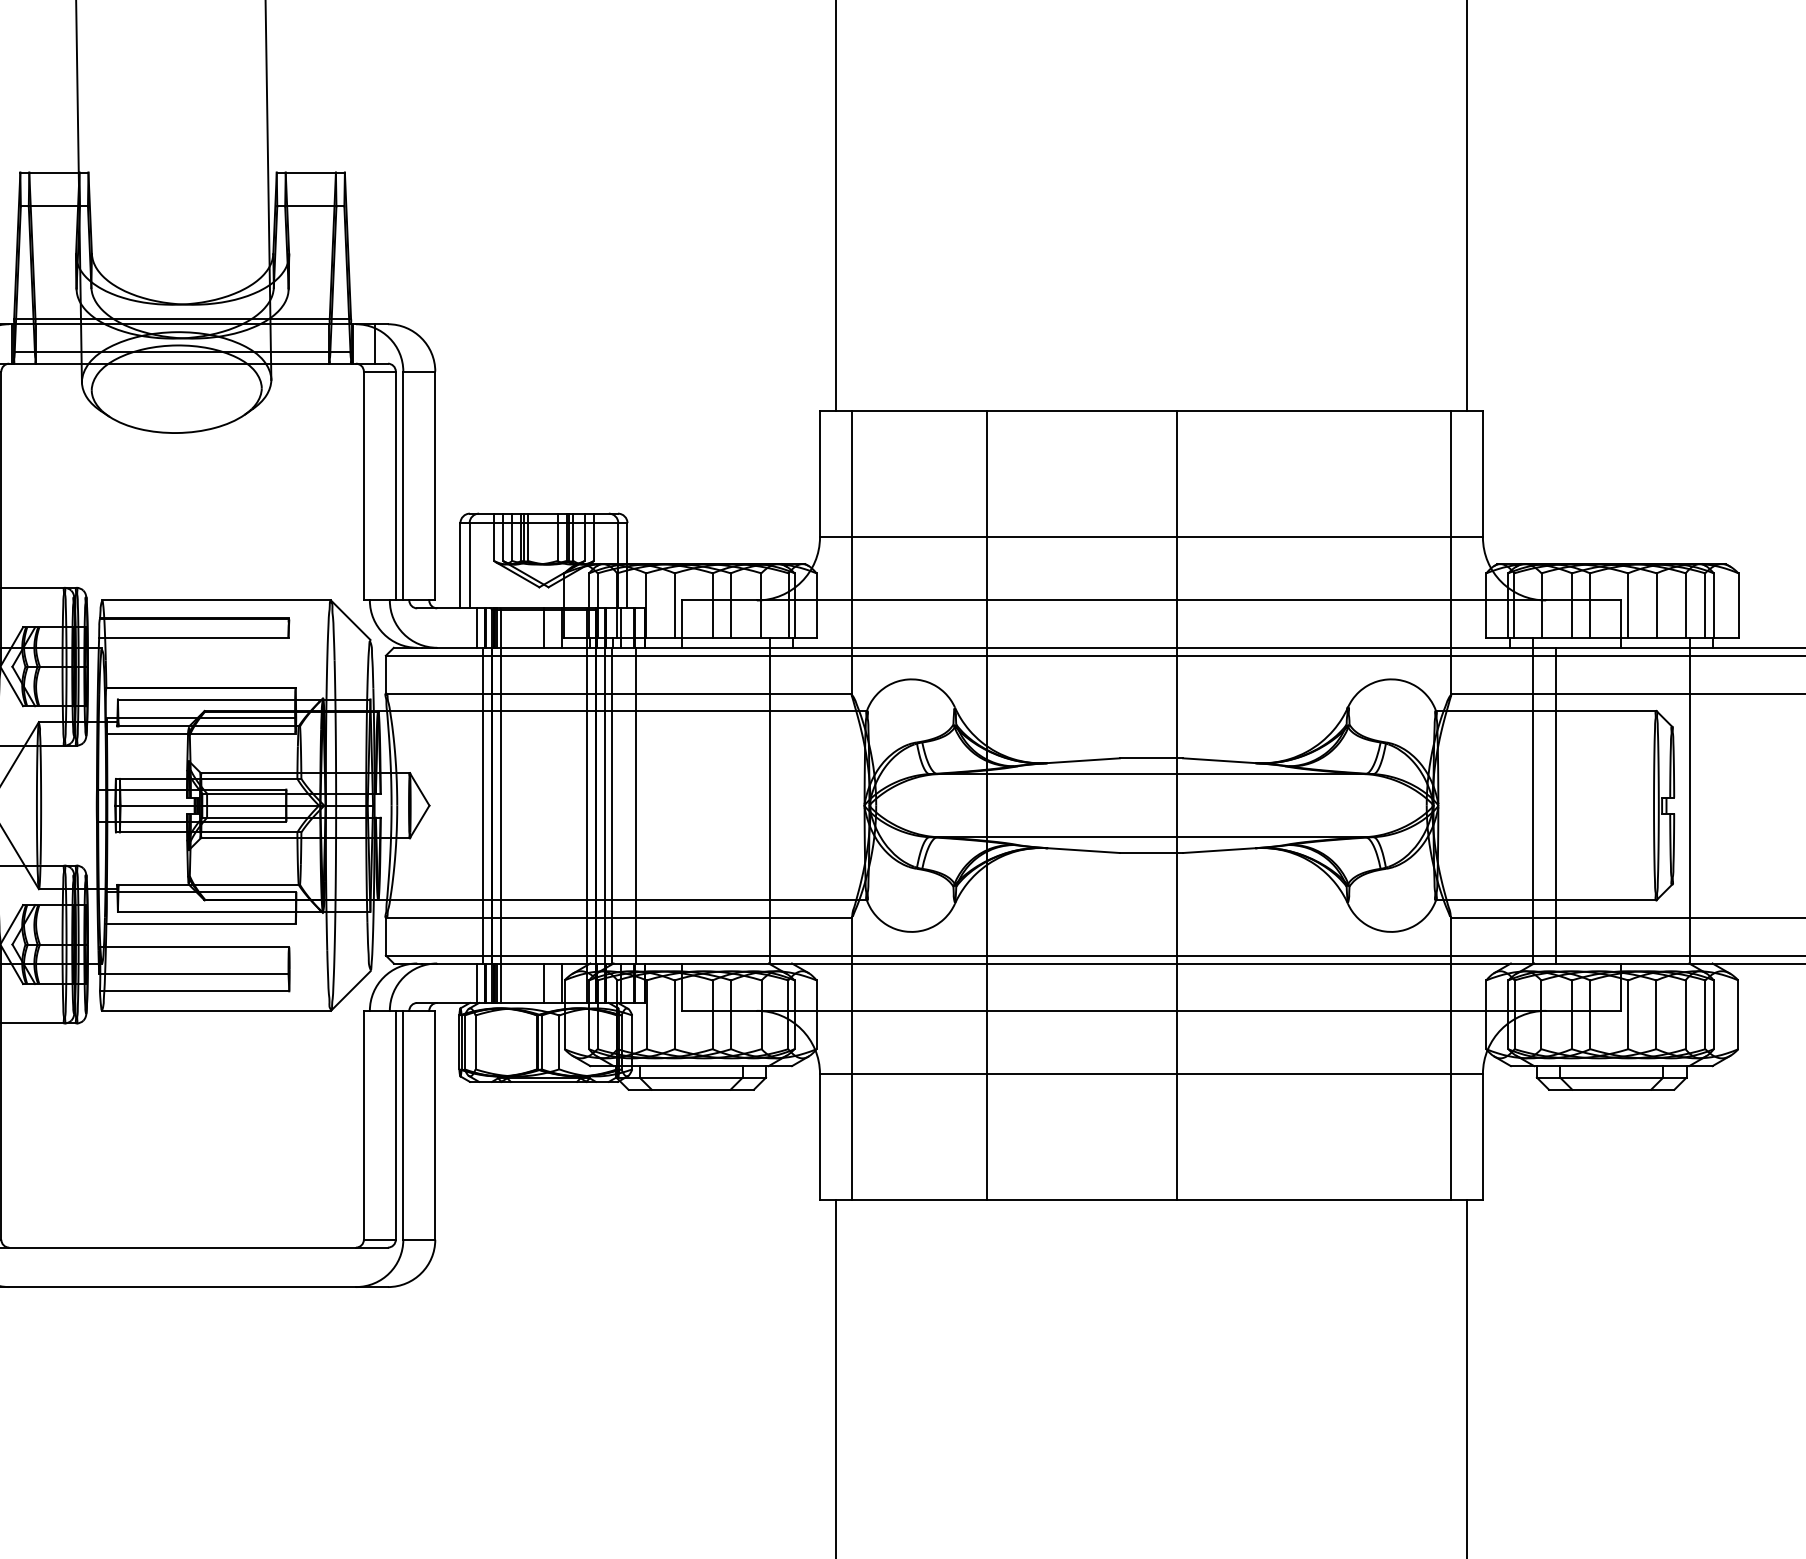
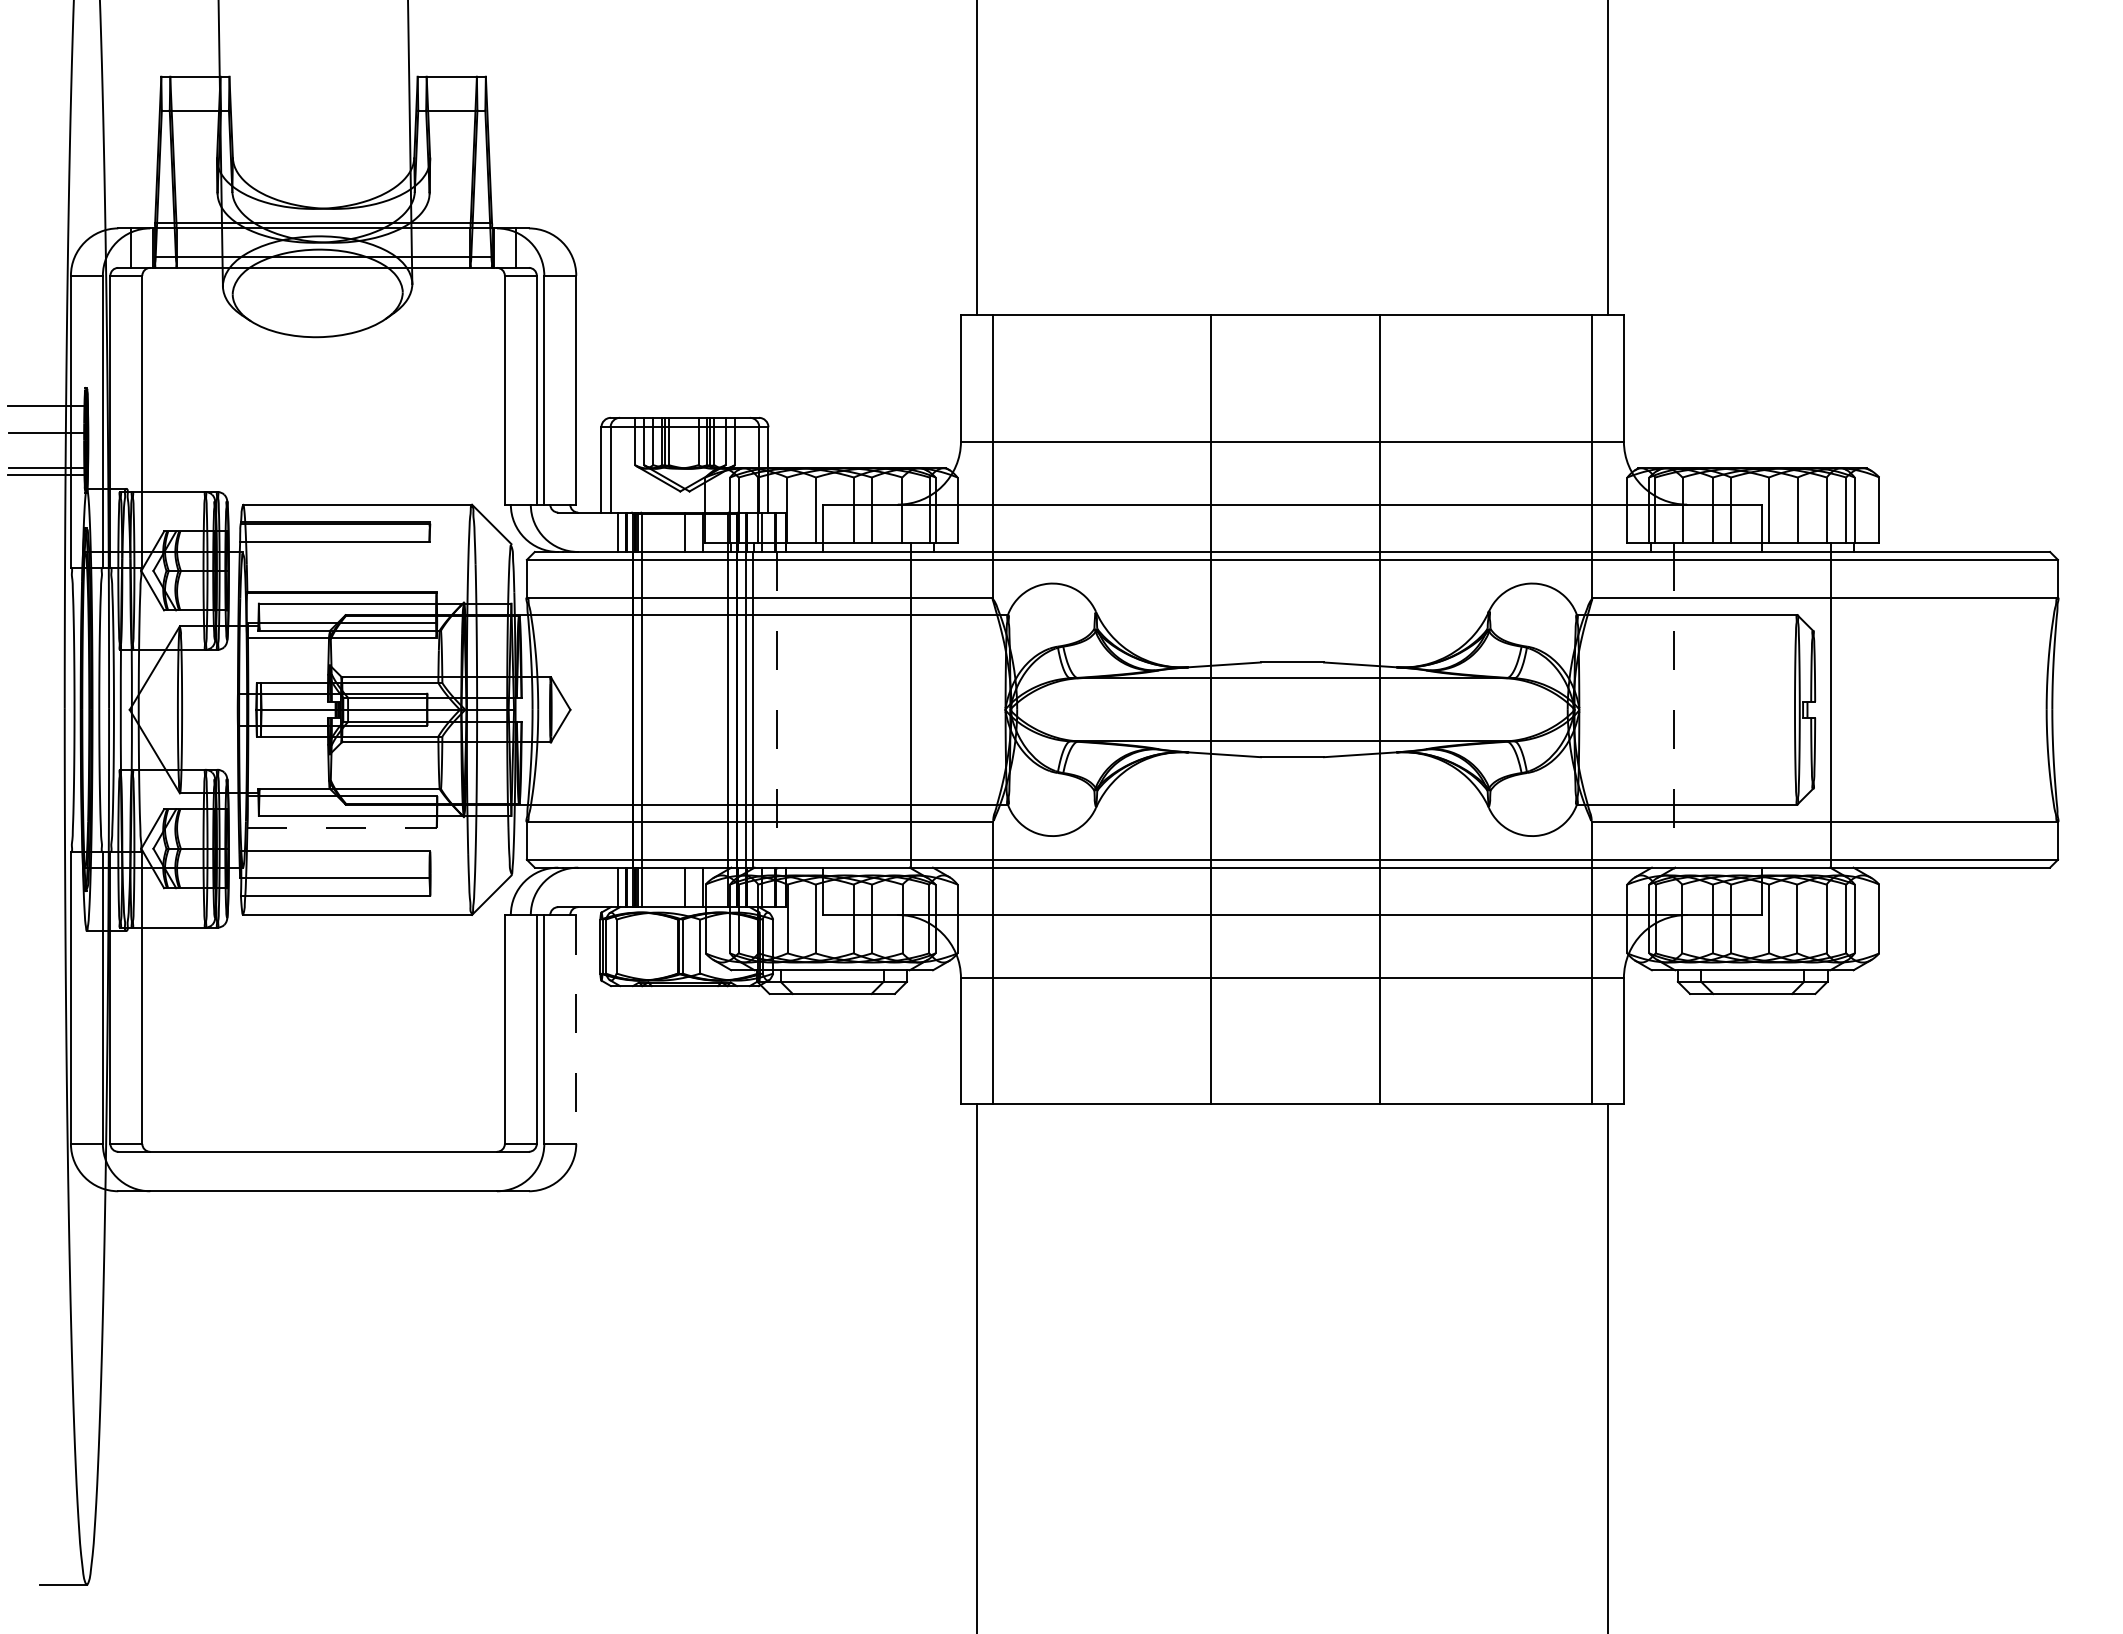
line: (482, 805) -> (623, 709), removed
line: (635, 805) -> (776, 709), solid -> dashed
line: (987, 805) -> (1211, 709), moved
line: (1176, 805) -> (1379, 709), moved
line: (1532, 805) -> (1673, 709), solid -> dashed
line: (1556, 805) -> (1697, 709), removed
line: (201, 923) -> (342, 827), solid -> dashed
line: (435, 1125) -> (576, 1029), solid -> dashed

